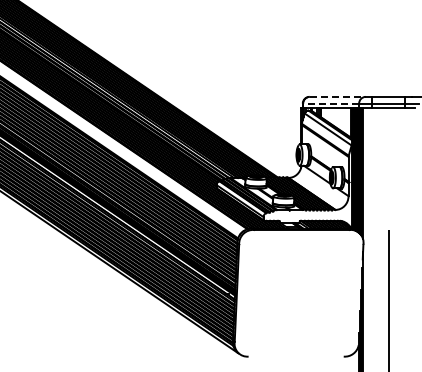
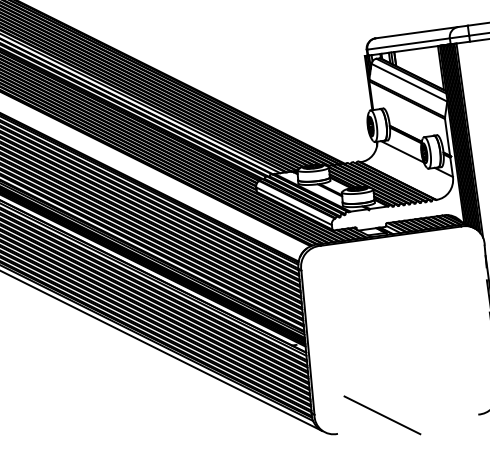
line: (337, 96) -> (416, 32), dashed -> solid
line: (331, 103) -> (409, 43), dashed -> solid
line: (279, 348) -> (381, 415), added

